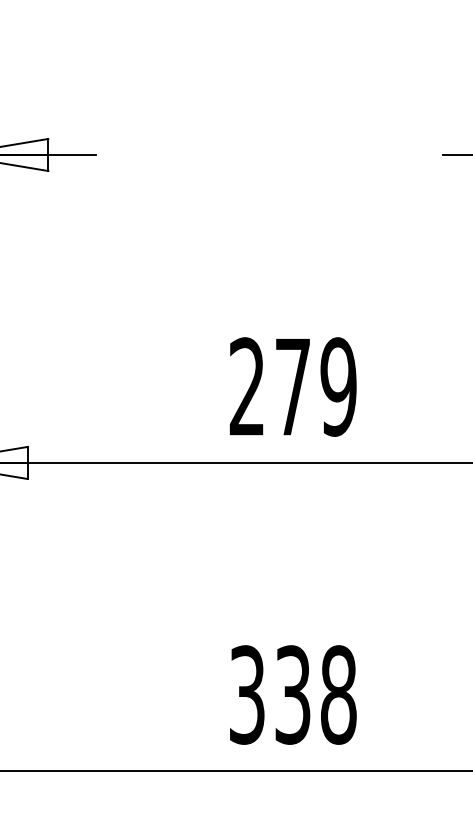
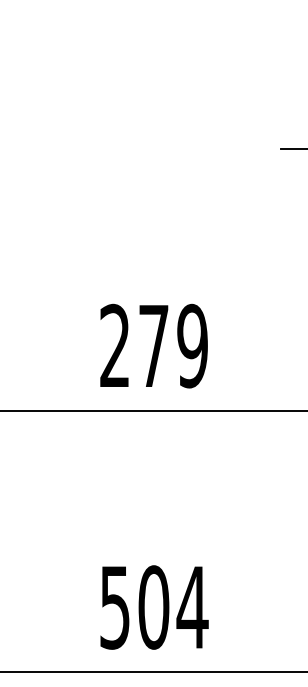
text: (293, 694) -> (154, 607), 338 -> 504

